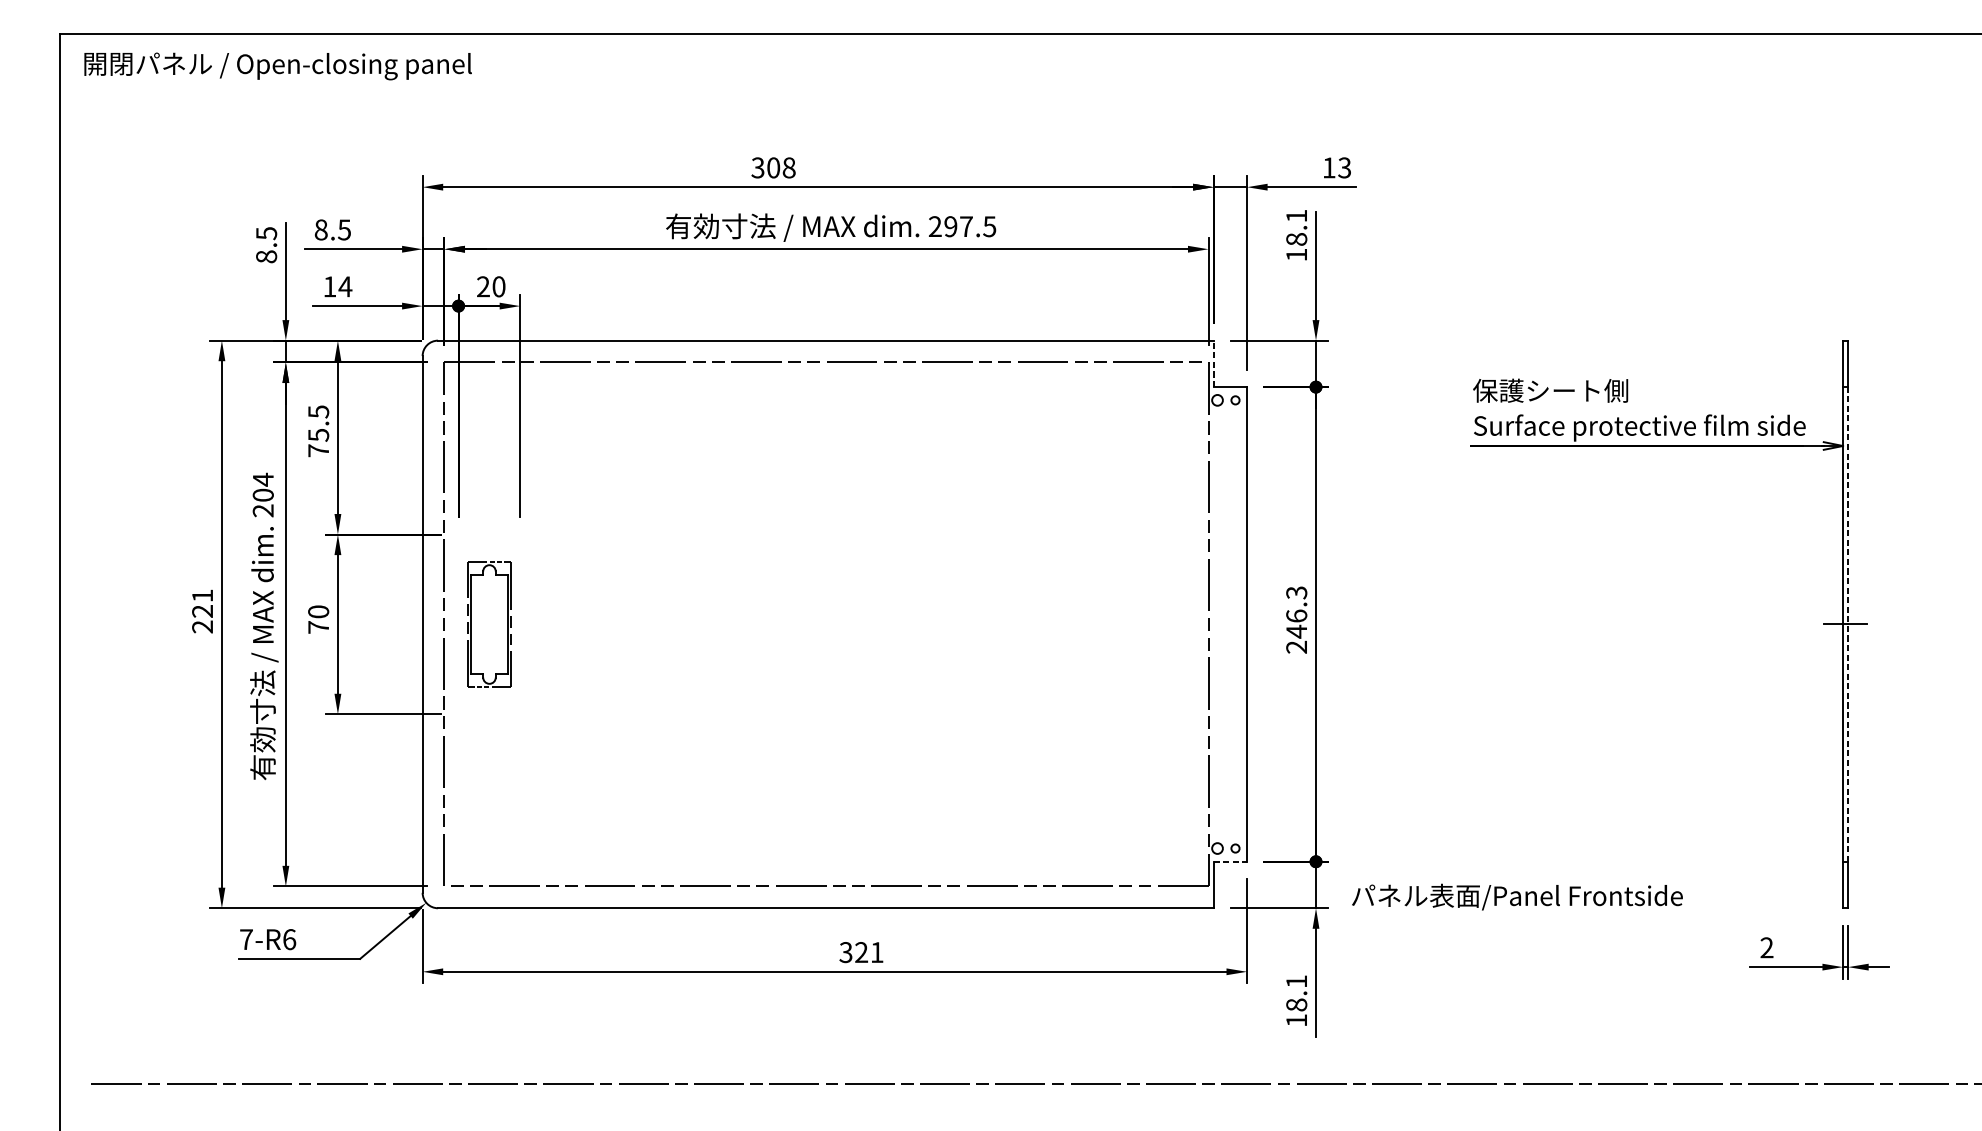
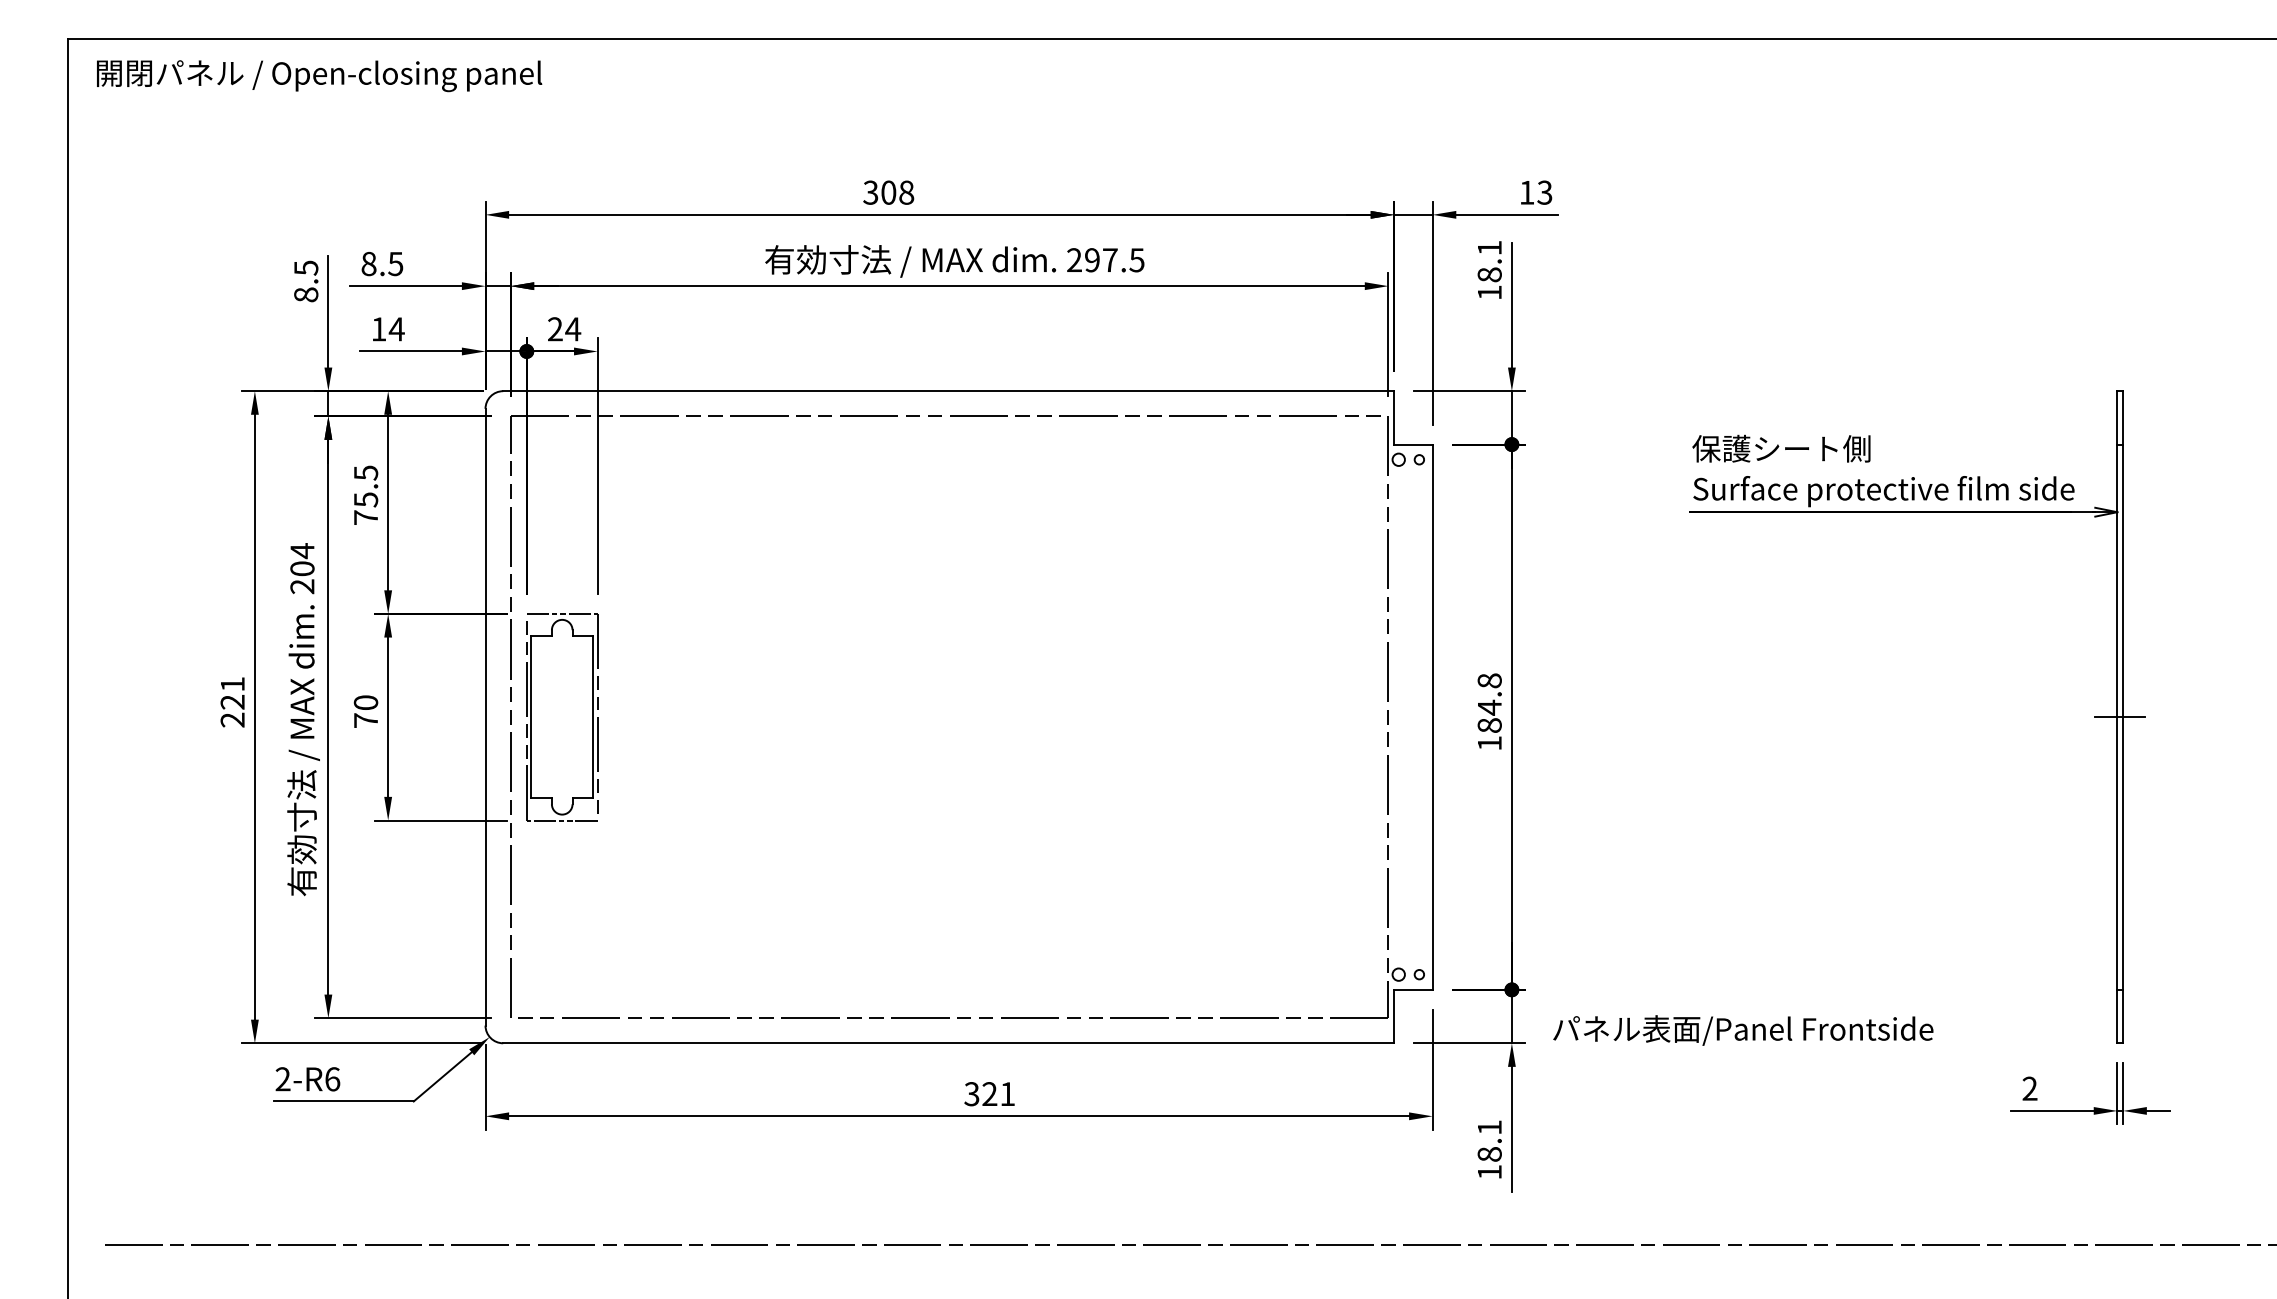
text: (499, 286) -> (573, 329), 20 -> 24
line: (1213, 363) -> (1394, 417), dashed -> solid
text: (1296, 619) -> (1489, 711), 246.3 -> 184.8
part: (489, 624) -> (562, 717), size x1.43
line: (1848, 624) -> (2123, 717), dashed -> solid
line: (1231, 861) -> (1414, 989), dashed -> solid
text: (245, 939) -> (282, 1079), 7-R6 -> 2-R6

